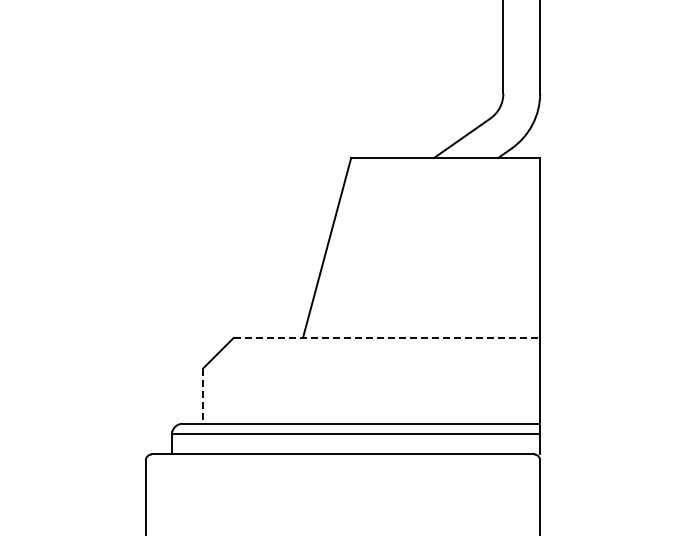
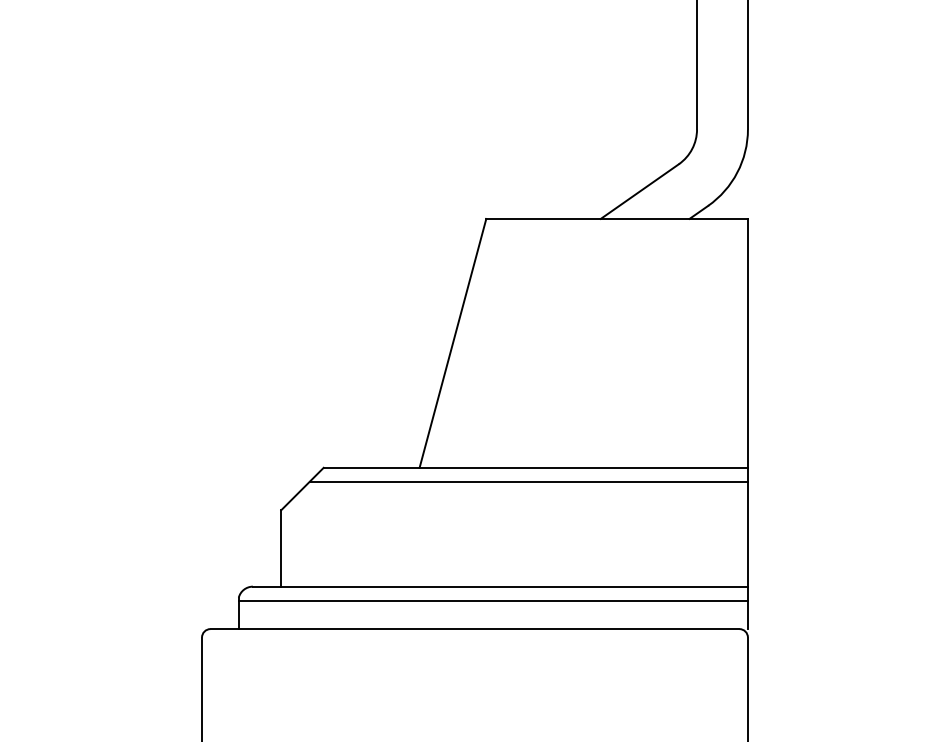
line: (387, 337) -> (536, 467), dashed -> solid
line: (381, 348) -> (528, 482), added
line: (203, 396) -> (281, 548), dashed -> solid

